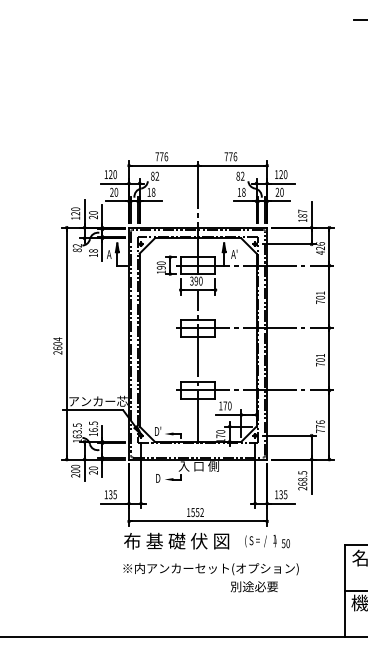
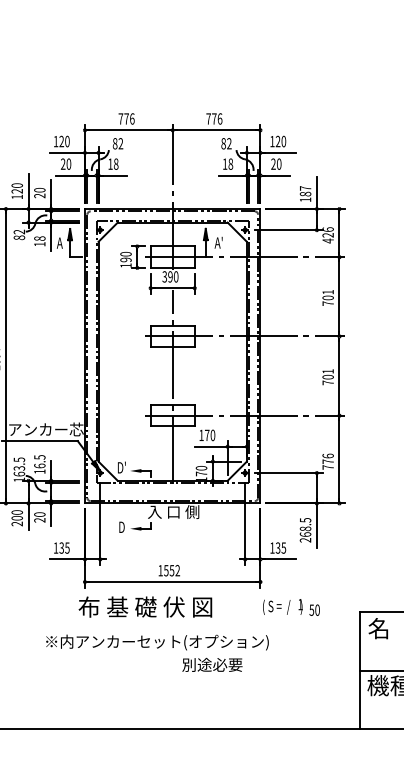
text: (267, 541) -> (291, 607), moved
text: (210, 577) -> (156, 653), moved

